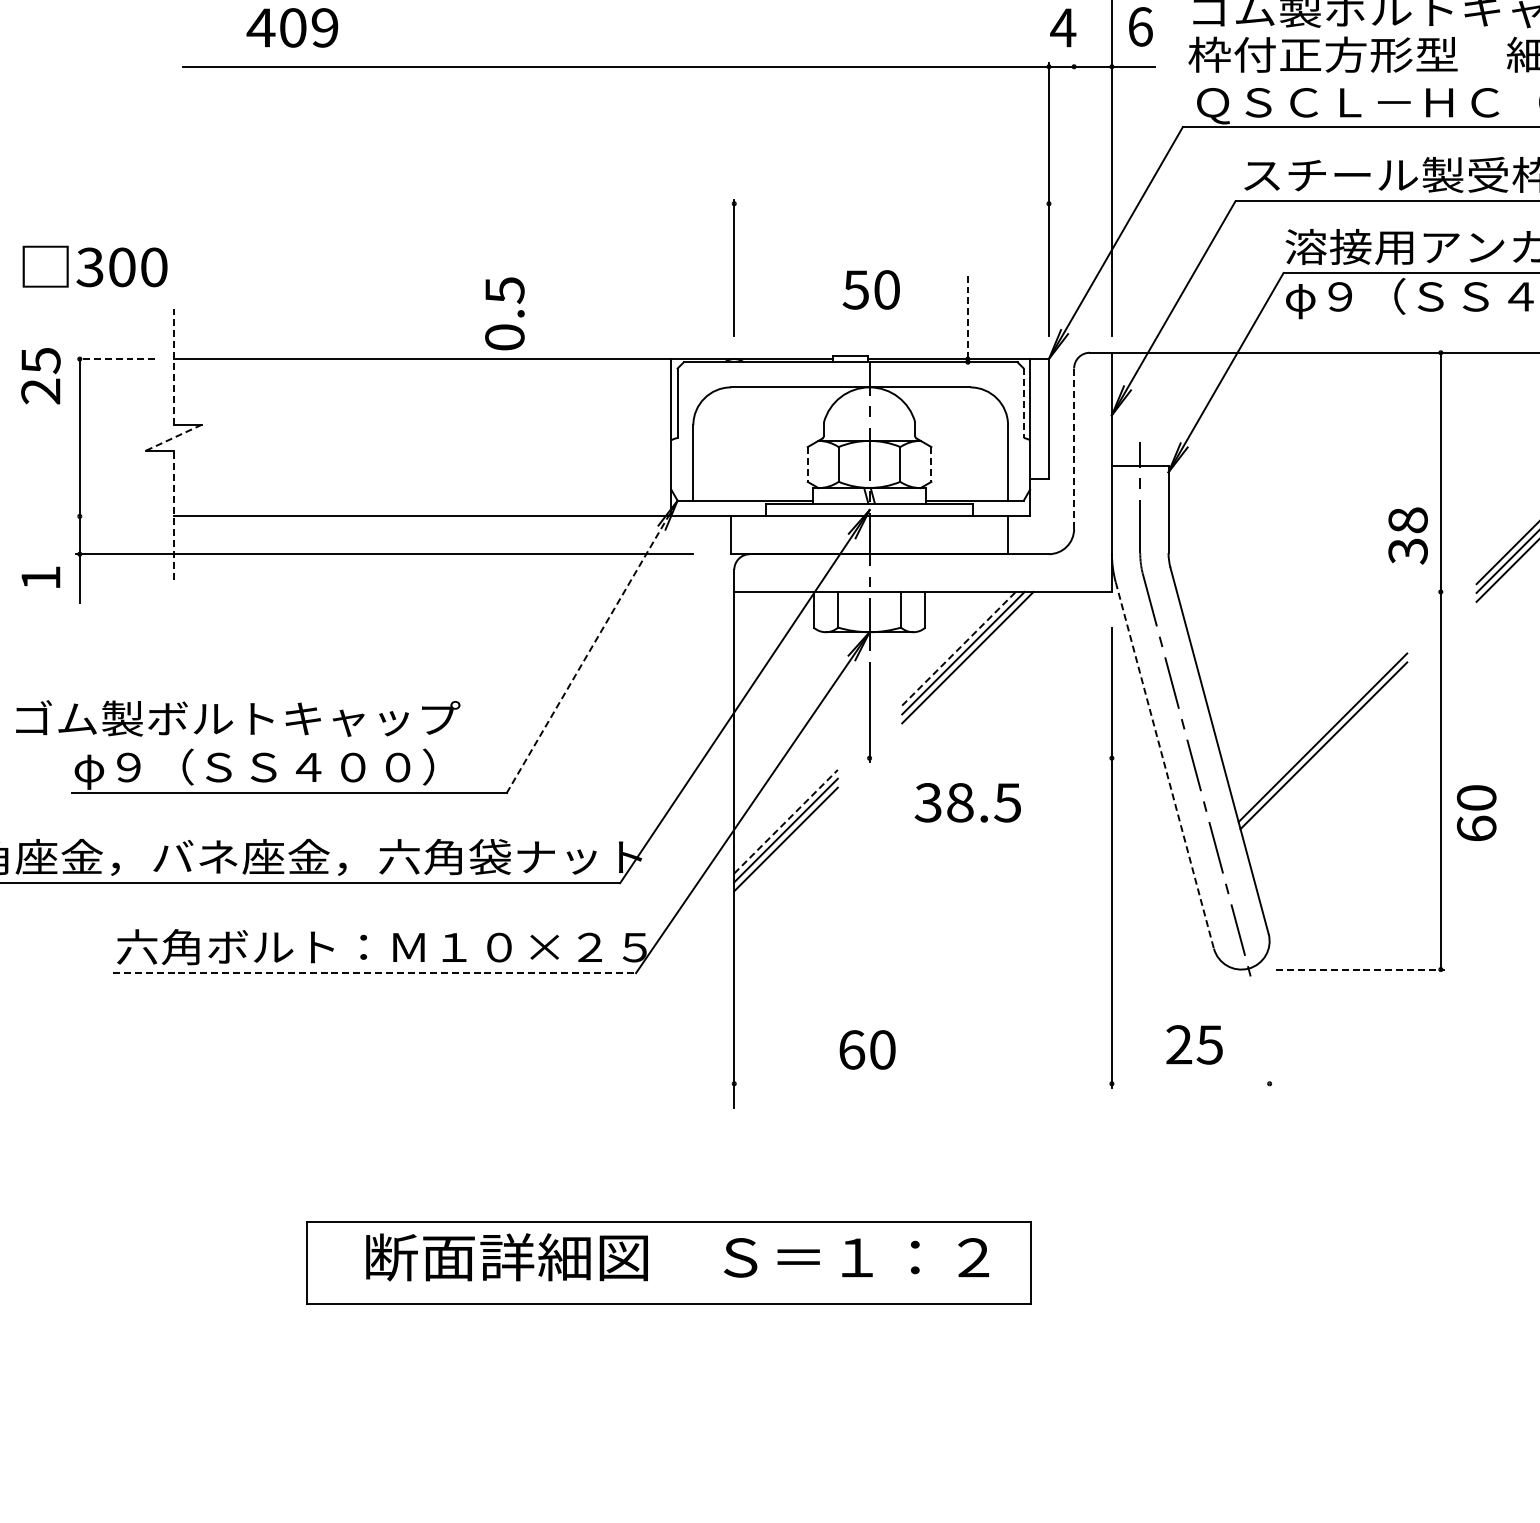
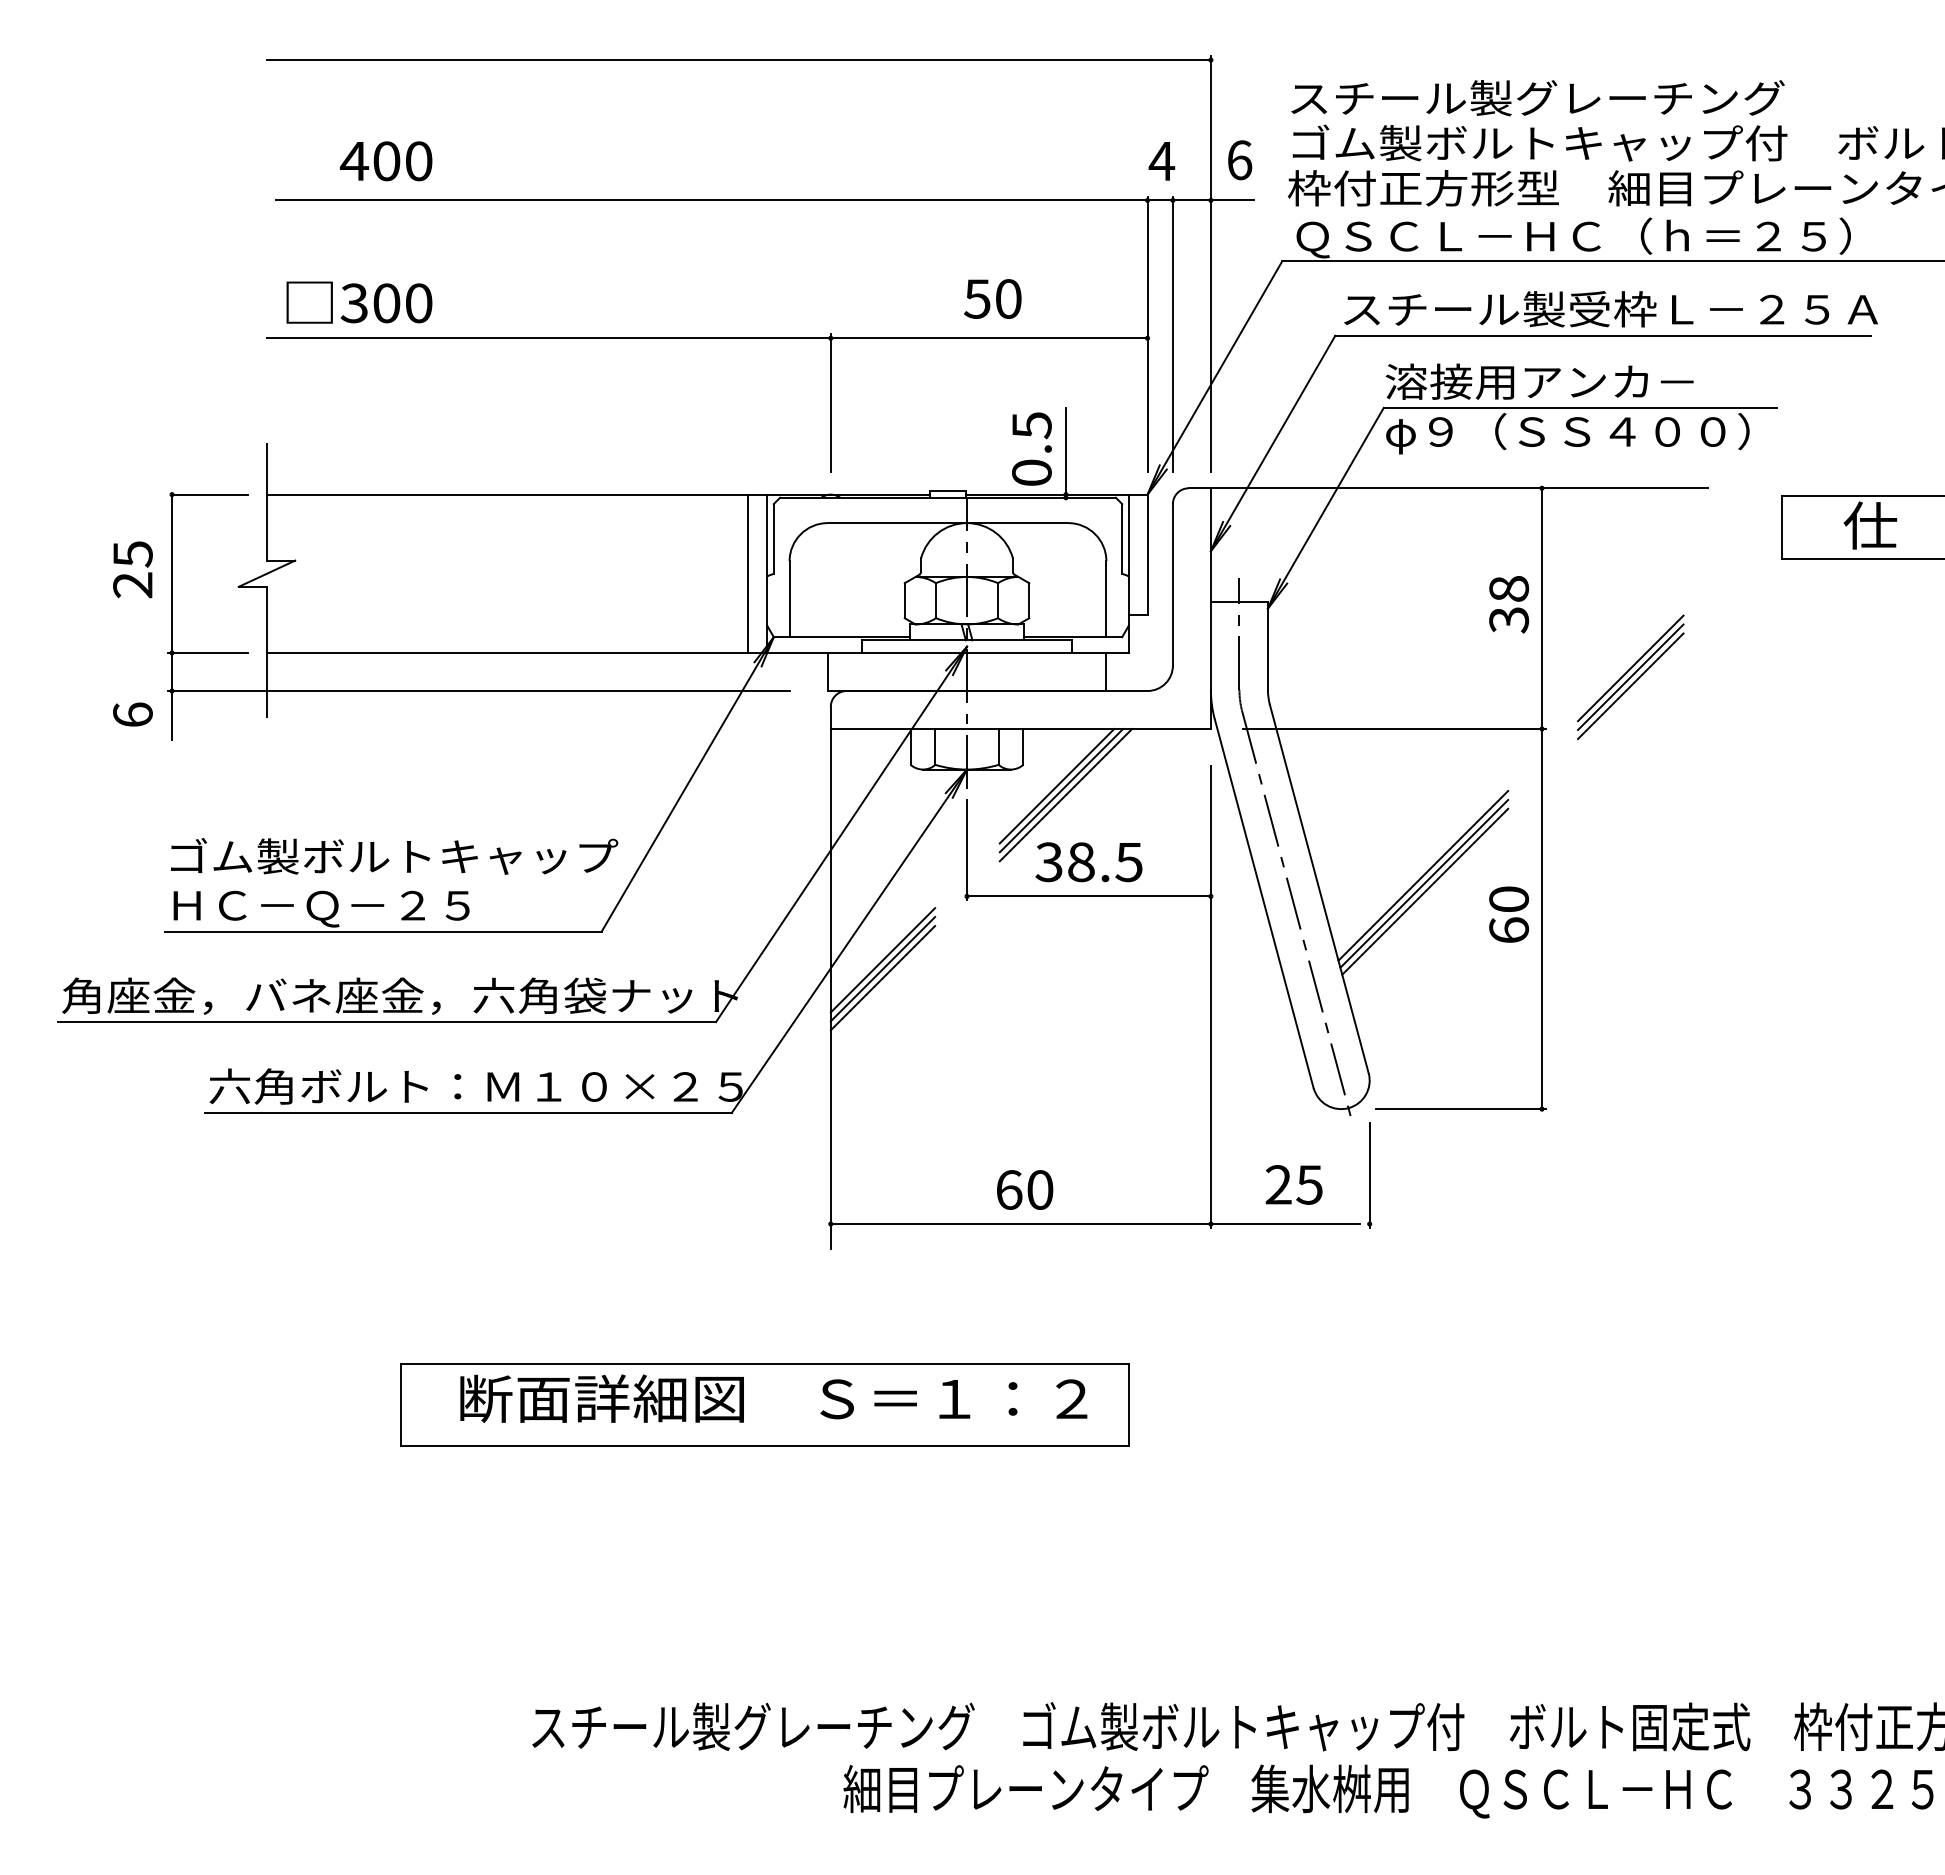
text: (324, 28) -> (418, 161), 409 -> 400
line: (1073, 199) -> (1172, 333), added
line: (610, 203) -> (706, 338), added
text: (95, 266) -> (359, 302), moved
text: (871, 289) -> (992, 298), moved
text: (504, 313) -> (1031, 448), moved
line: (967, 316) -> (1065, 451), dashed -> solid
line: (116, 358) -> (209, 494), dashed -> solid
line: (173, 365) -> (266, 501), dashed -> solid
text: (40, 375) -> (132, 569), moved
line: (1024, 403) -> (1122, 539), dashed -> solid
line: (174, 437) -> (267, 573), dashed -> solid
line: (652, 437) -> (748, 573), added
line: (1073, 448) -> (1172, 584), dashed -> solid
line: (807, 464) -> (904, 600), dashed -> solid
line: (931, 464) -> (1029, 600), dashed -> solid
line: (173, 514) -> (266, 651), dashed -> solid
line: (115, 516) -> (208, 653), added
text: (1408, 535) -> (1509, 604), moved
text: (40, 577) -> (132, 714), 1 -> 6
line: (1293, 592) -> (1393, 729), added
line: (591, 647) -> (687, 784), dashed -> solid
line: (959, 649) -> (1057, 786), dashed -> solid
text: (238, 718) -> (394, 856), moved
line: (1325, 753) -> (1425, 891), added
line: (990, 758) -> (1088, 896), added
line: (1165, 765) -> (1264, 903), dashed -> solid
text: (254, 769) -> (347, 907), φ９（ＳＳ４００） -> ＨＣ－Ｑ－２５
text: (967, 803) -> (1088, 862), moved
text: (1477, 812) -> (1509, 914), moved
line: (785, 821) -> (882, 960), dashed -> solid
line: (1359, 969) -> (1460, 1109), dashed -> solid
line: (375, 972) -> (469, 1112), dashed -> solid
line: (1269, 1034) -> (1369, 1174), added
text: (868, 1049) -> (1025, 1189), moved
line: (997, 1084) -> (1095, 1224), added

